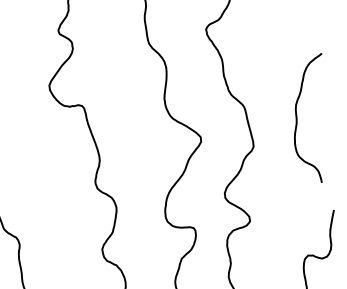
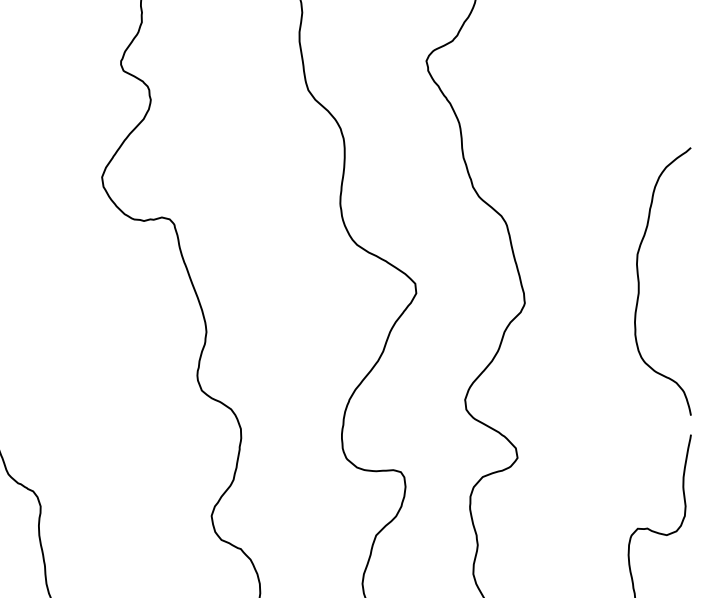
curve: (297, 117) -> (640, 280), moved

